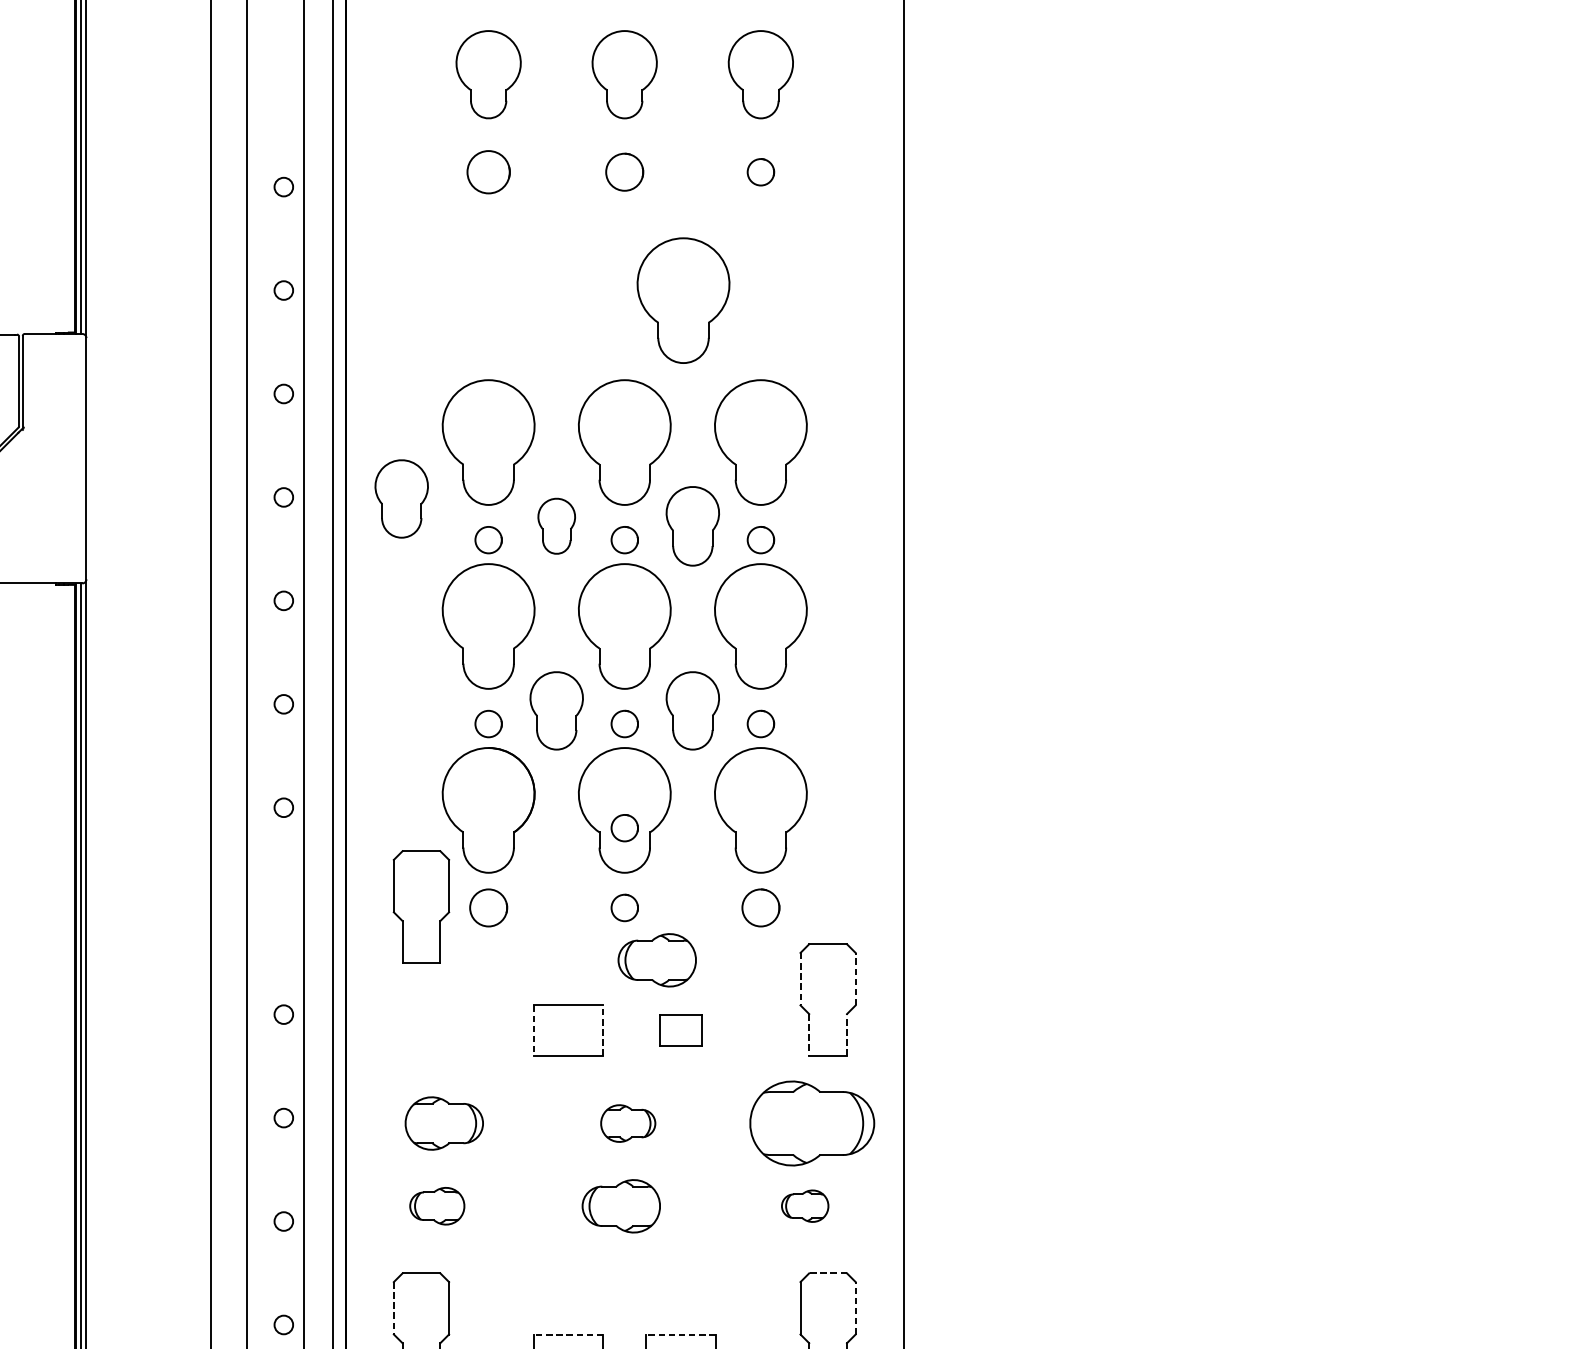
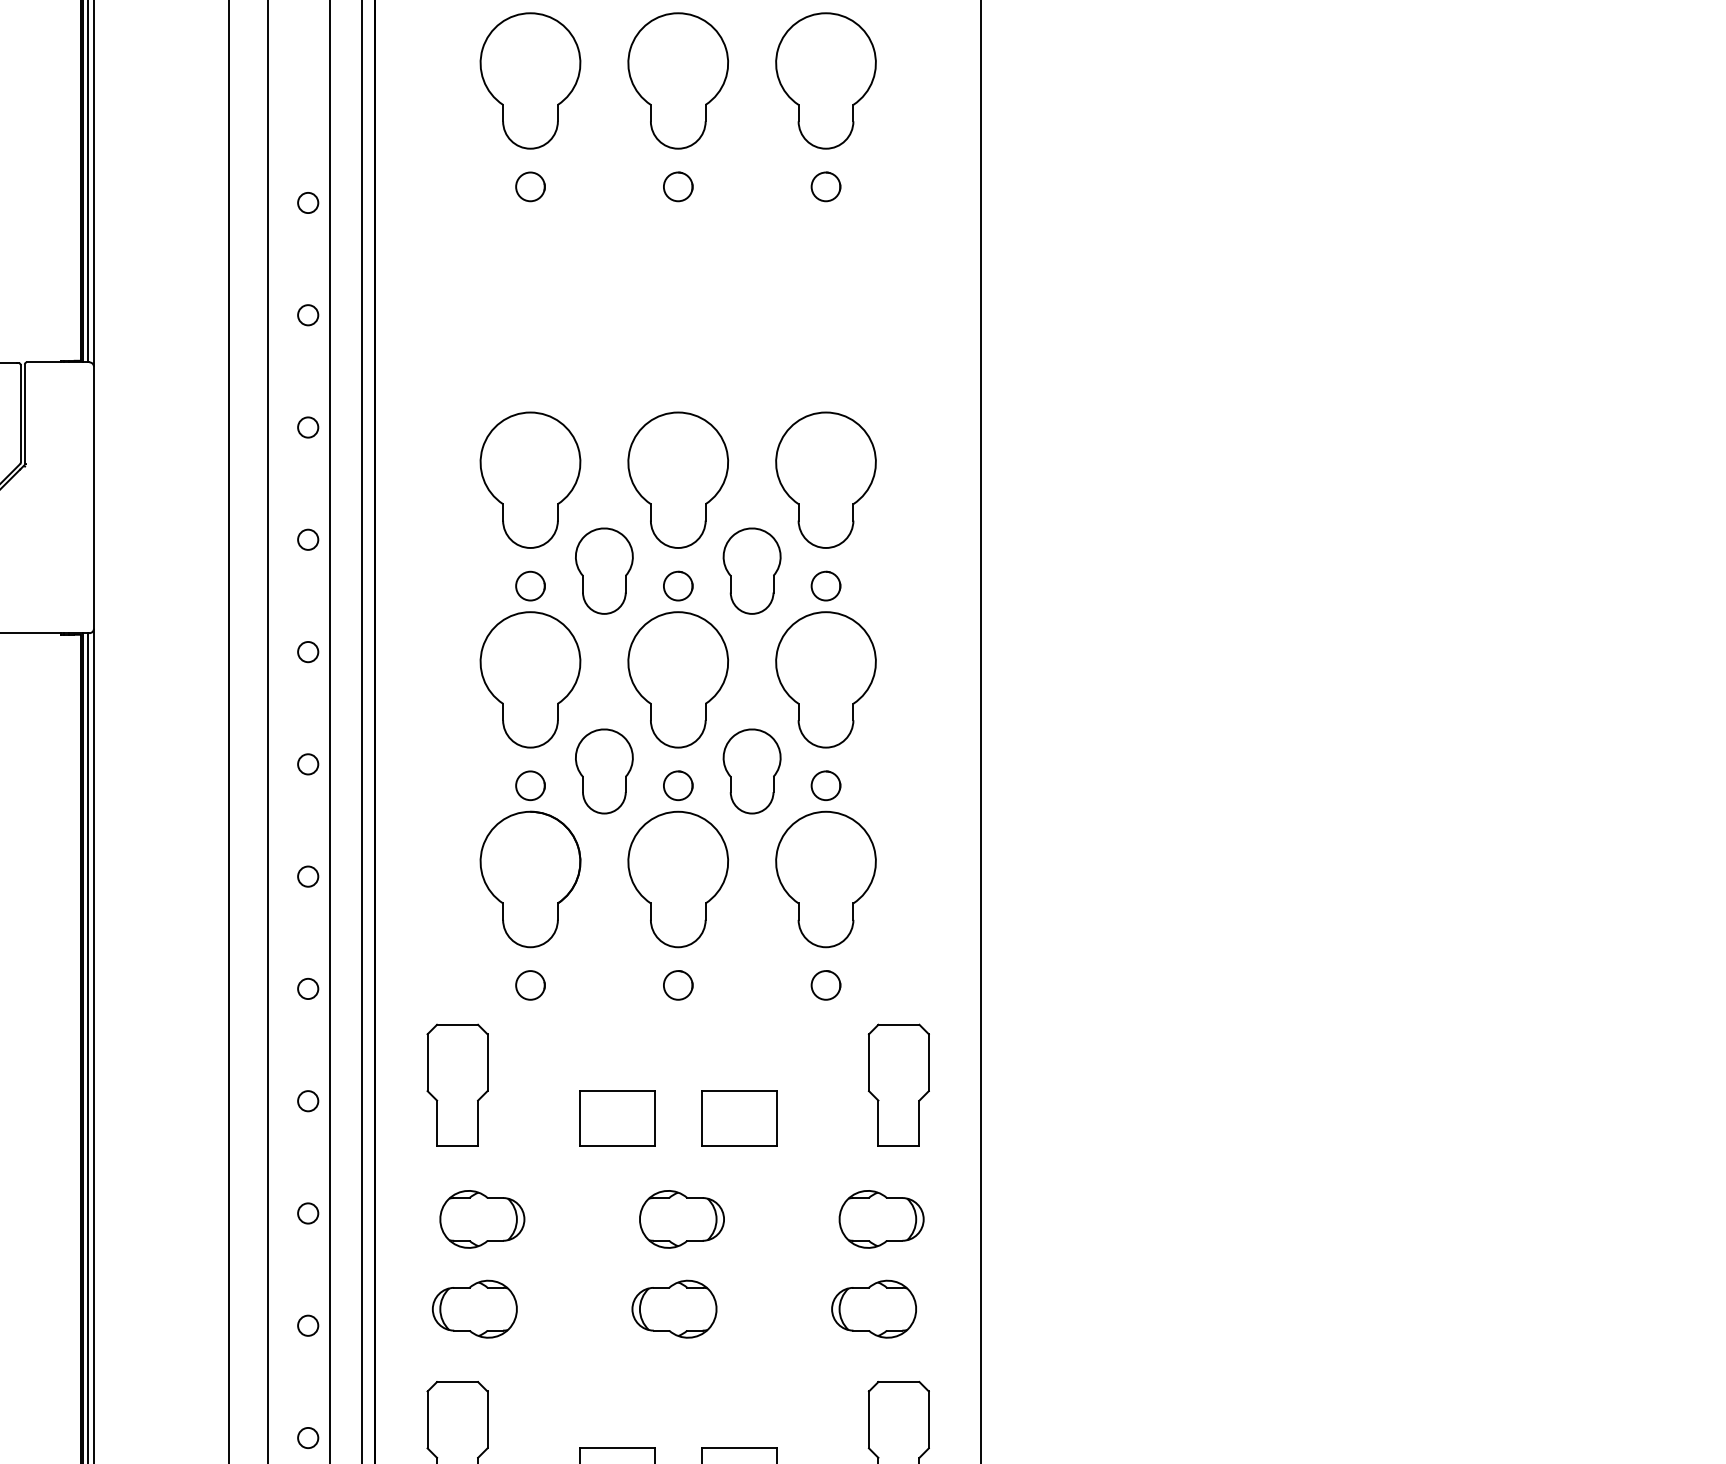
part: (488, 74) -> (530, 80), size x1.43
part: (624, 74) -> (677, 80), size x1.43
part: (760, 74) -> (825, 80), size x1.43
part: (488, 171) -> (530, 186), size x0.62
part: (625, 171) -> (678, 186), size x0.71
part: (683, 299) -> (741, 325), removed
part: (401, 498) -> (435, 541), removed
part: (556, 525) -> (604, 570), size x1.43
part: (625, 827) -> (678, 898), removed
part: (421, 906) -> (457, 1084), moved
circle: (488, 908) -> (530, 985), size x0.71
part: (760, 908) -> (825, 985), size x0.71
circle: (284, 910) -> (308, 988), added
part: (657, 959) -> (713, 1041), removed
line: (855, 978) -> (928, 1062), dashed -> solid
line: (800, 979) -> (869, 1063), dashed -> solid
line: (602, 1030) -> (654, 1118), dashed -> solid
part: (681, 1030) -> (739, 1118), size x1.67
line: (533, 1031) -> (579, 1119), dashed -> solid
line: (809, 1035) -> (878, 1123), dashed -> solid
line: (847, 1035) -> (919, 1123), dashed -> solid
part: (627, 1123) -> (681, 1219), size x1.43
part: (812, 1123) -> (881, 1219), size x0.62
part: (437, 1205) -> (474, 1308), size x1.43
part: (804, 1205) -> (873, 1308), size x1.67
line: (827, 1273) -> (898, 1382), dashed -> solid
line: (855, 1307) -> (928, 1419), dashed -> solid
line: (393, 1308) -> (427, 1420), dashed -> solid
line: (568, 1334) -> (617, 1448), dashed -> solid
line: (681, 1334) -> (739, 1448), dashed -> solid

